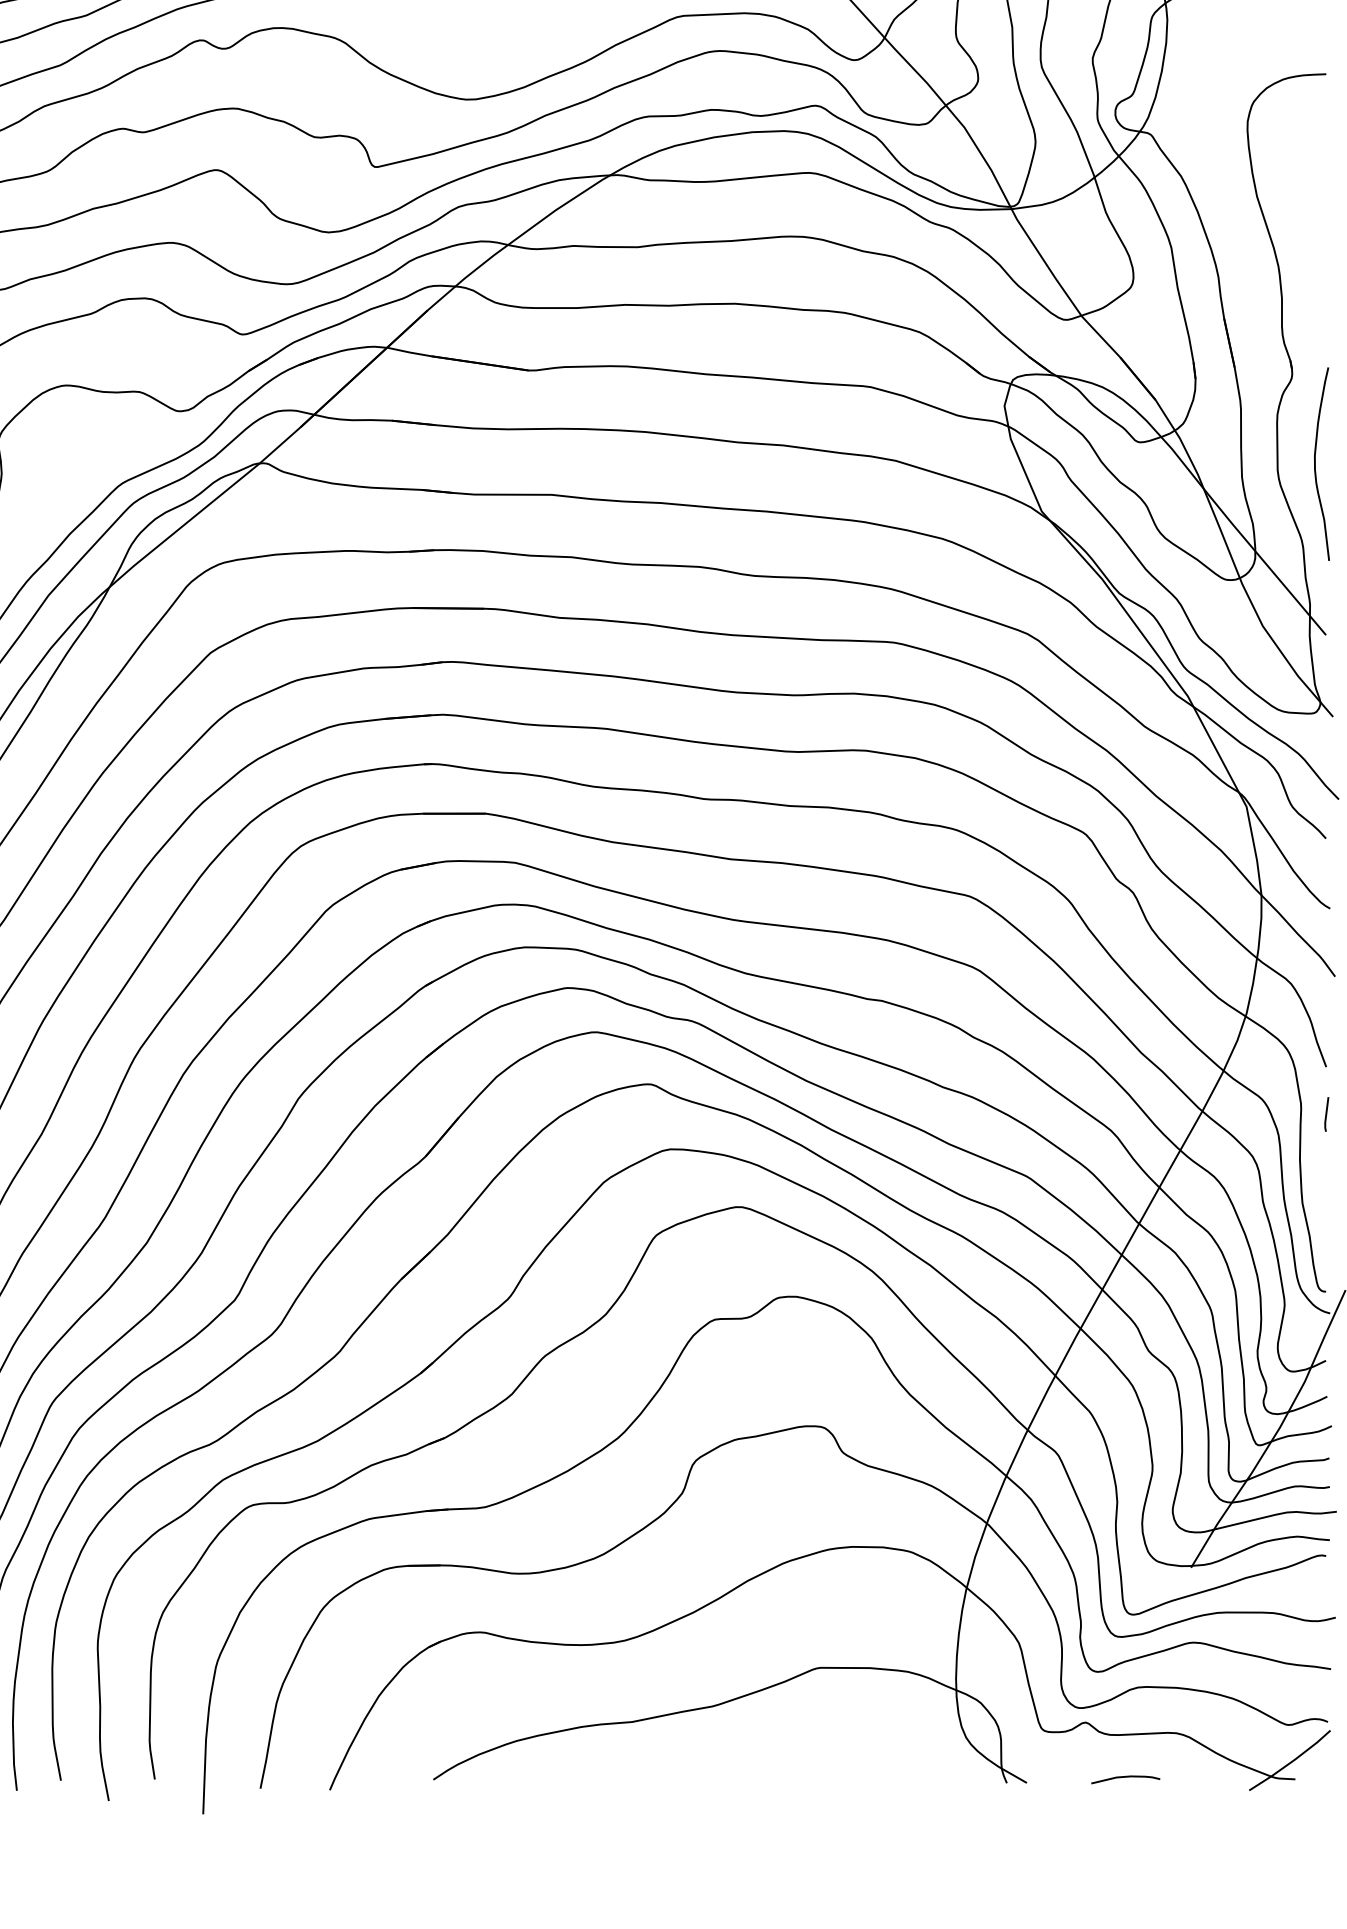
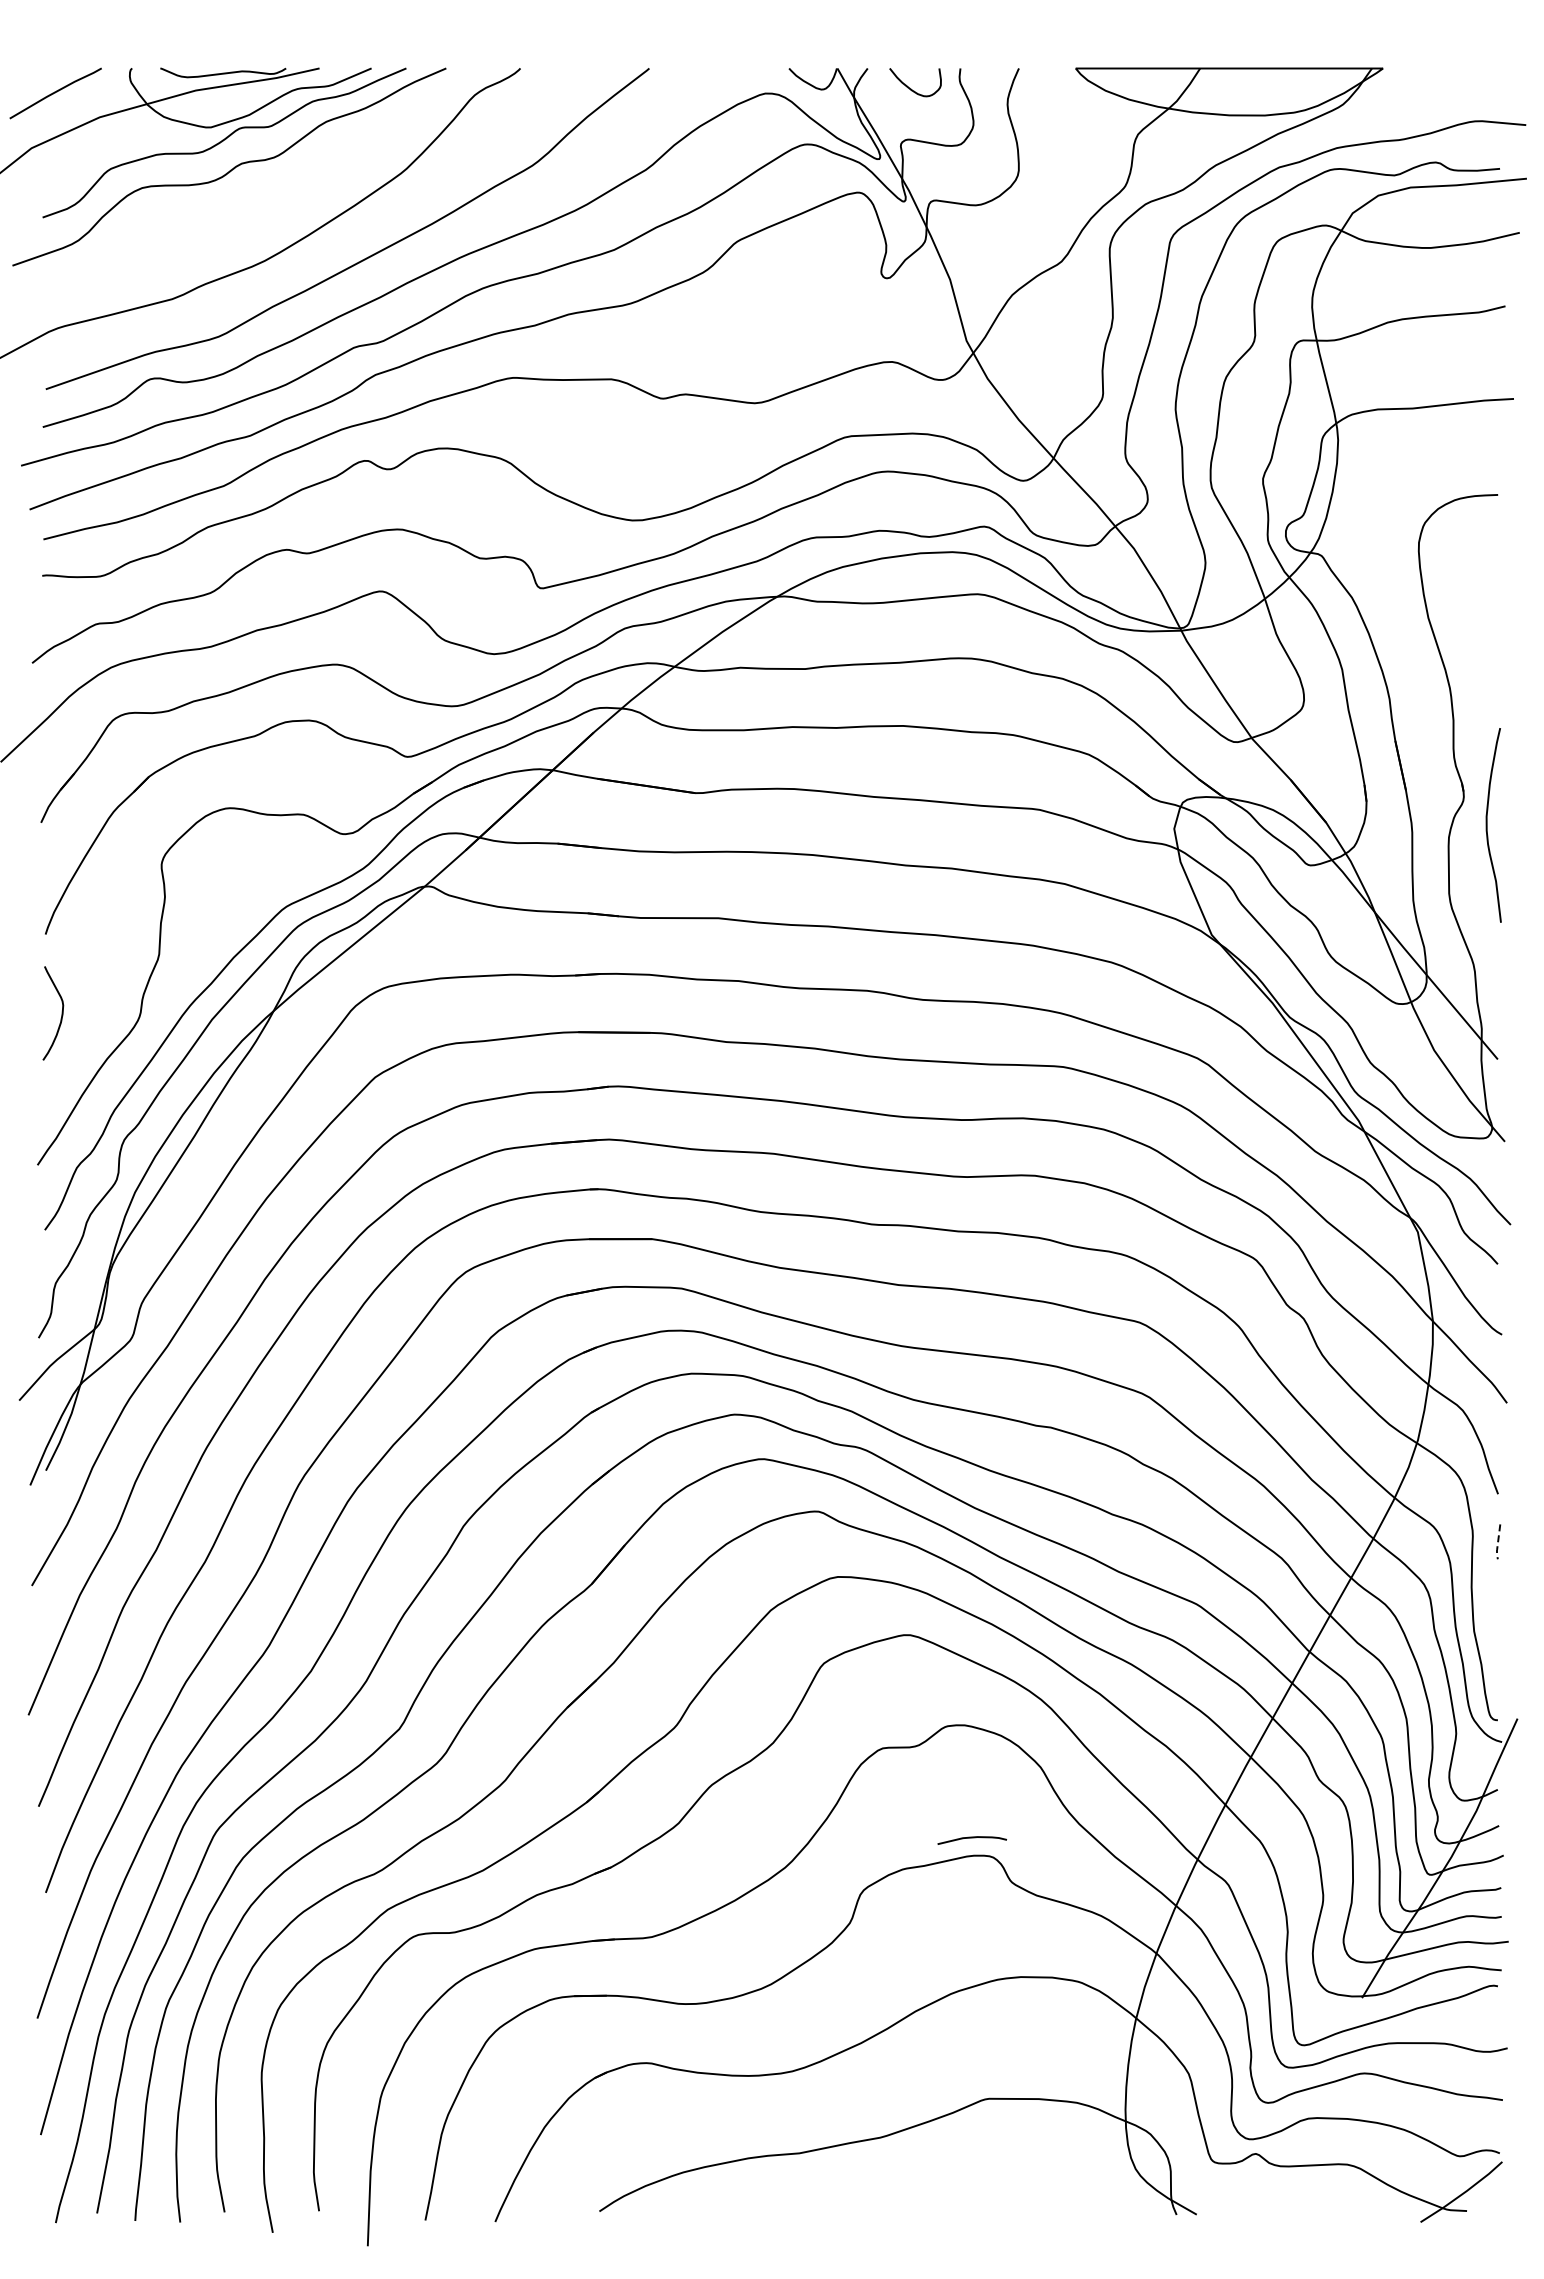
curve: (1315, 464) -> (1487, 825), moved
line: (1325, 1116) -> (1497, 1543), solid -> dashed
curve: (1124, 1777) -> (971, 1838), moved

